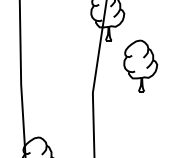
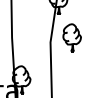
part: (139, 65) -> (71, 37), moved

